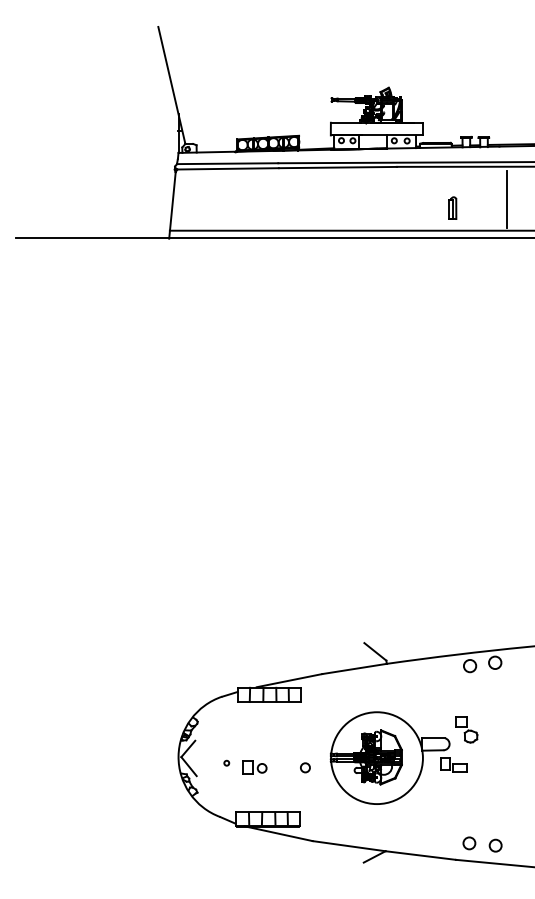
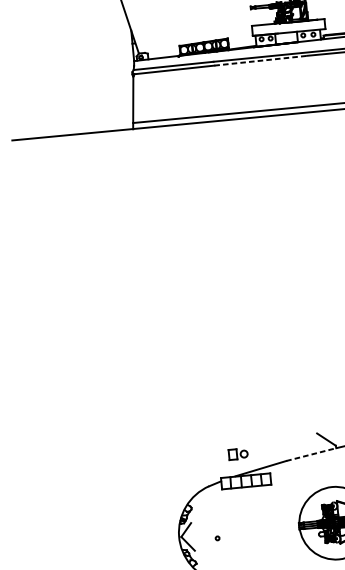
line: (338, 167) -> (261, 60), solid -> dashed
line: (354, 668) -> (311, 454), solid -> dashed
part: (254, 767) -> (238, 454), moved
circle: (305, 767) -> (279, 535), removed

